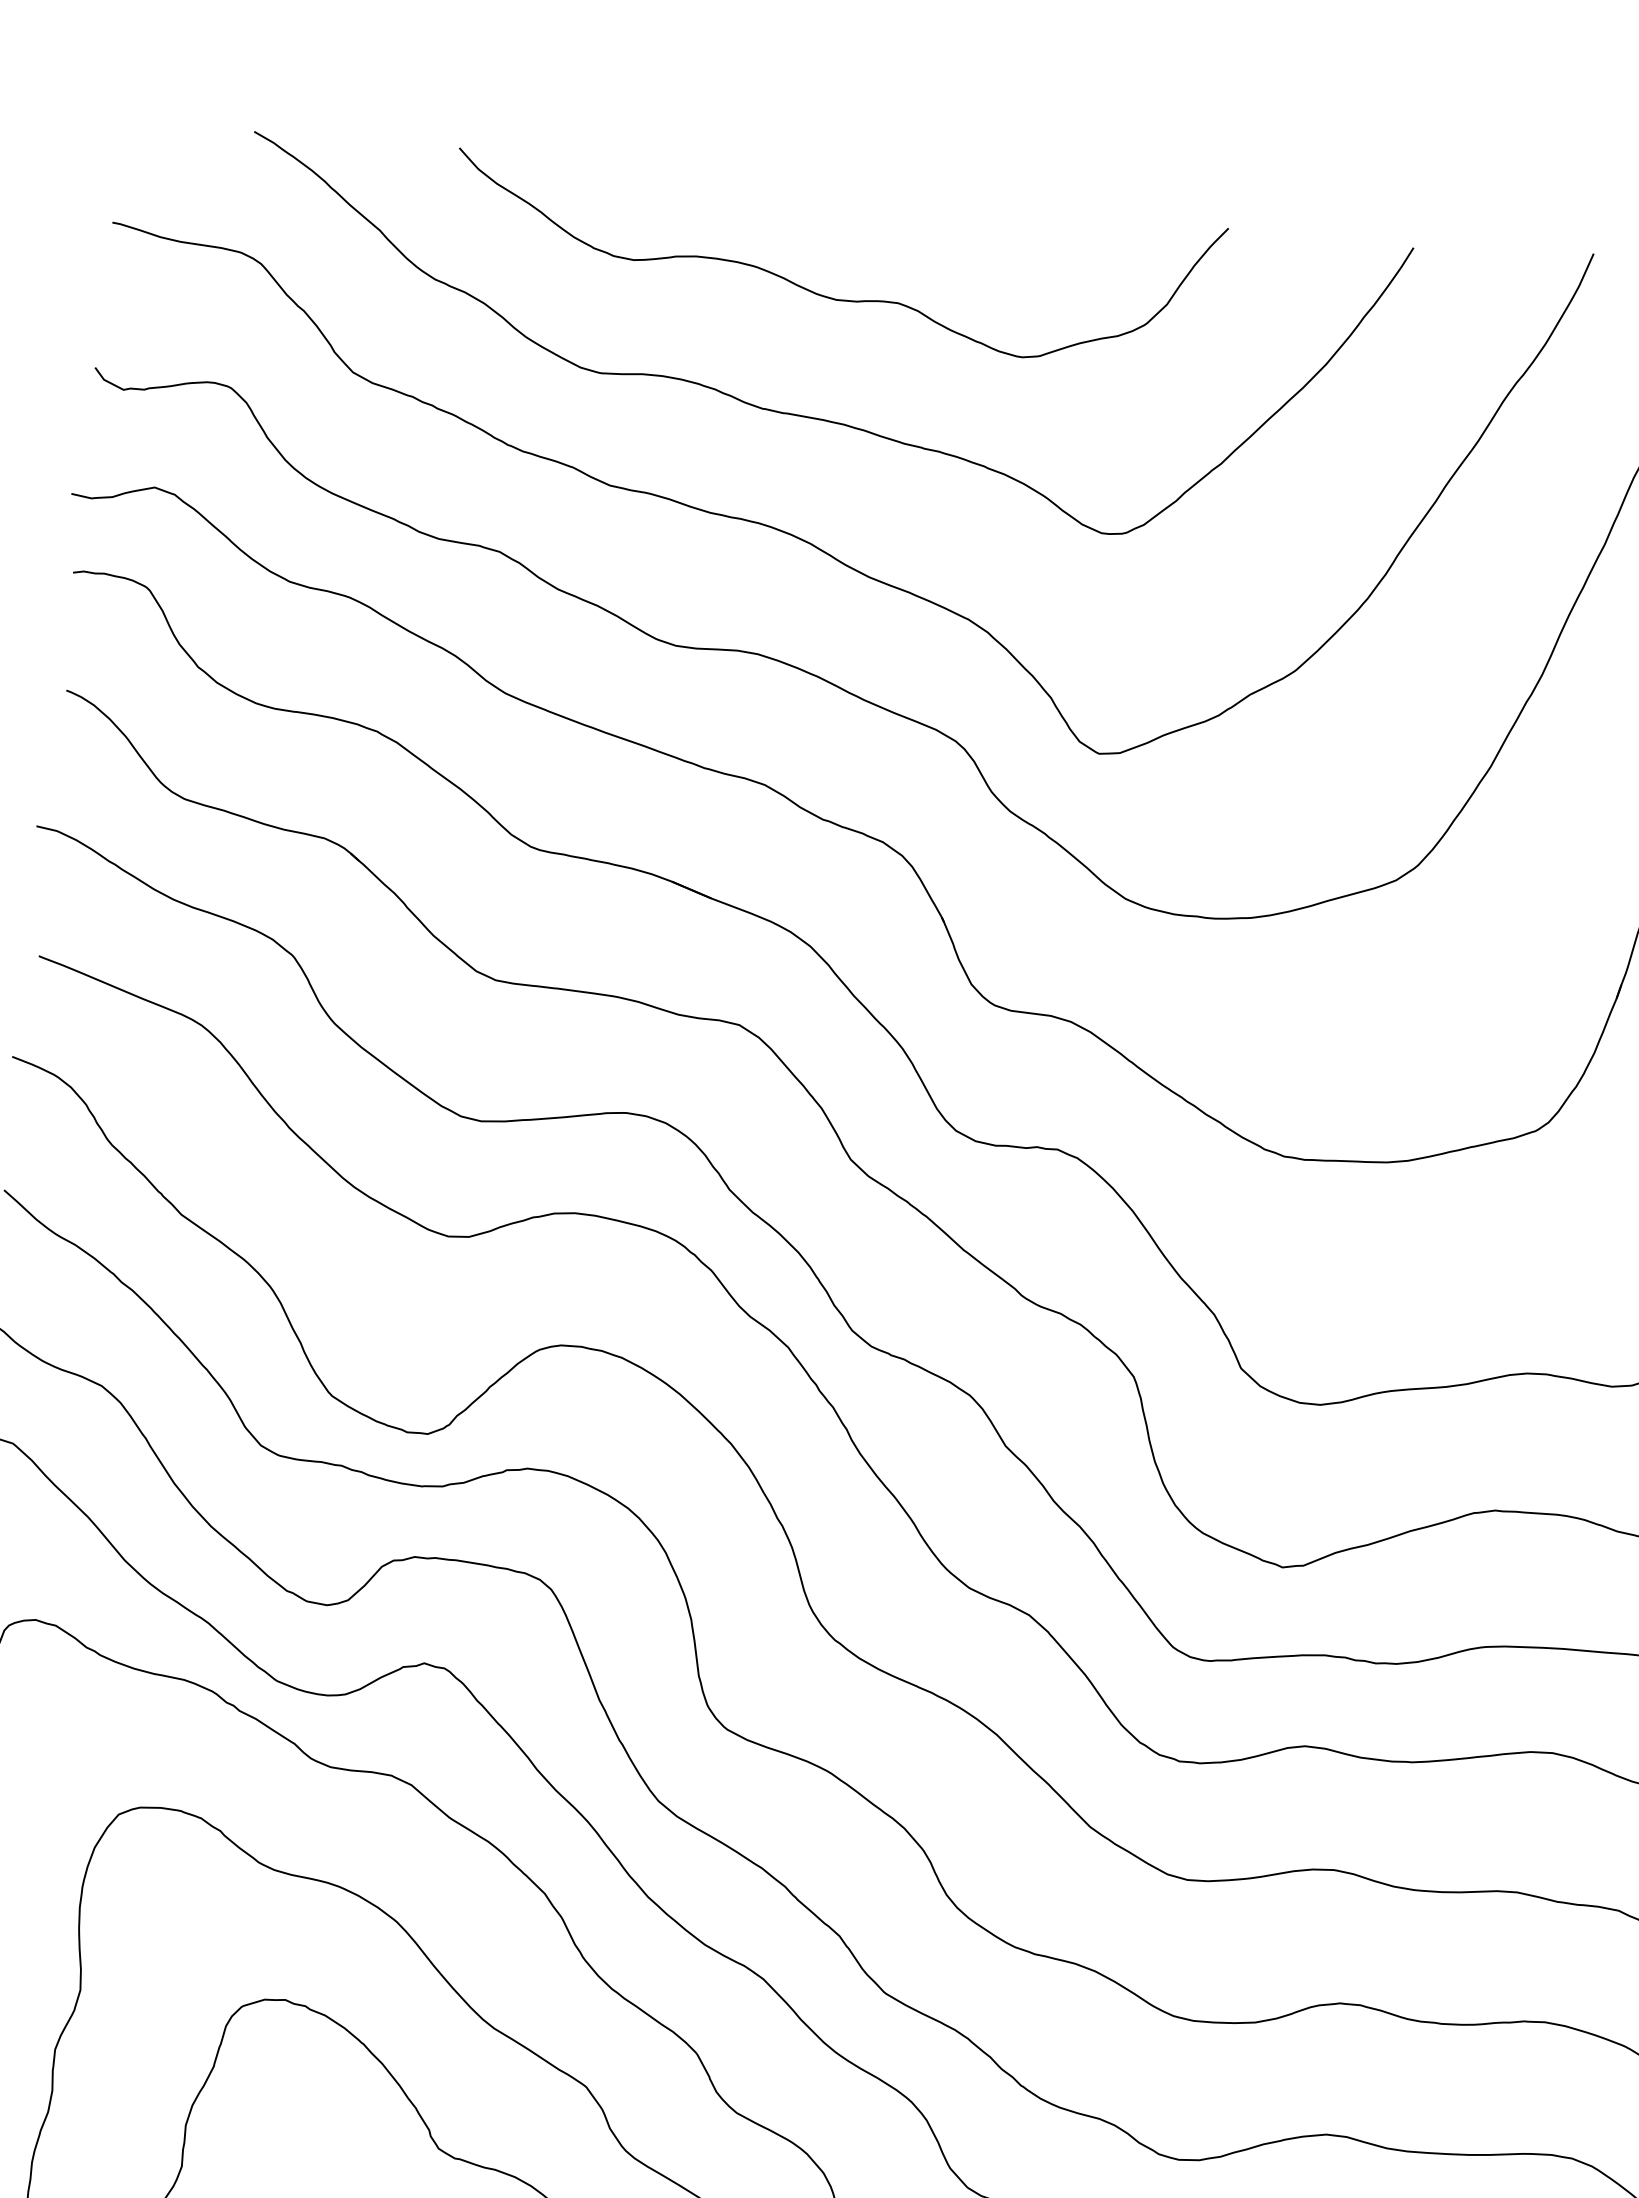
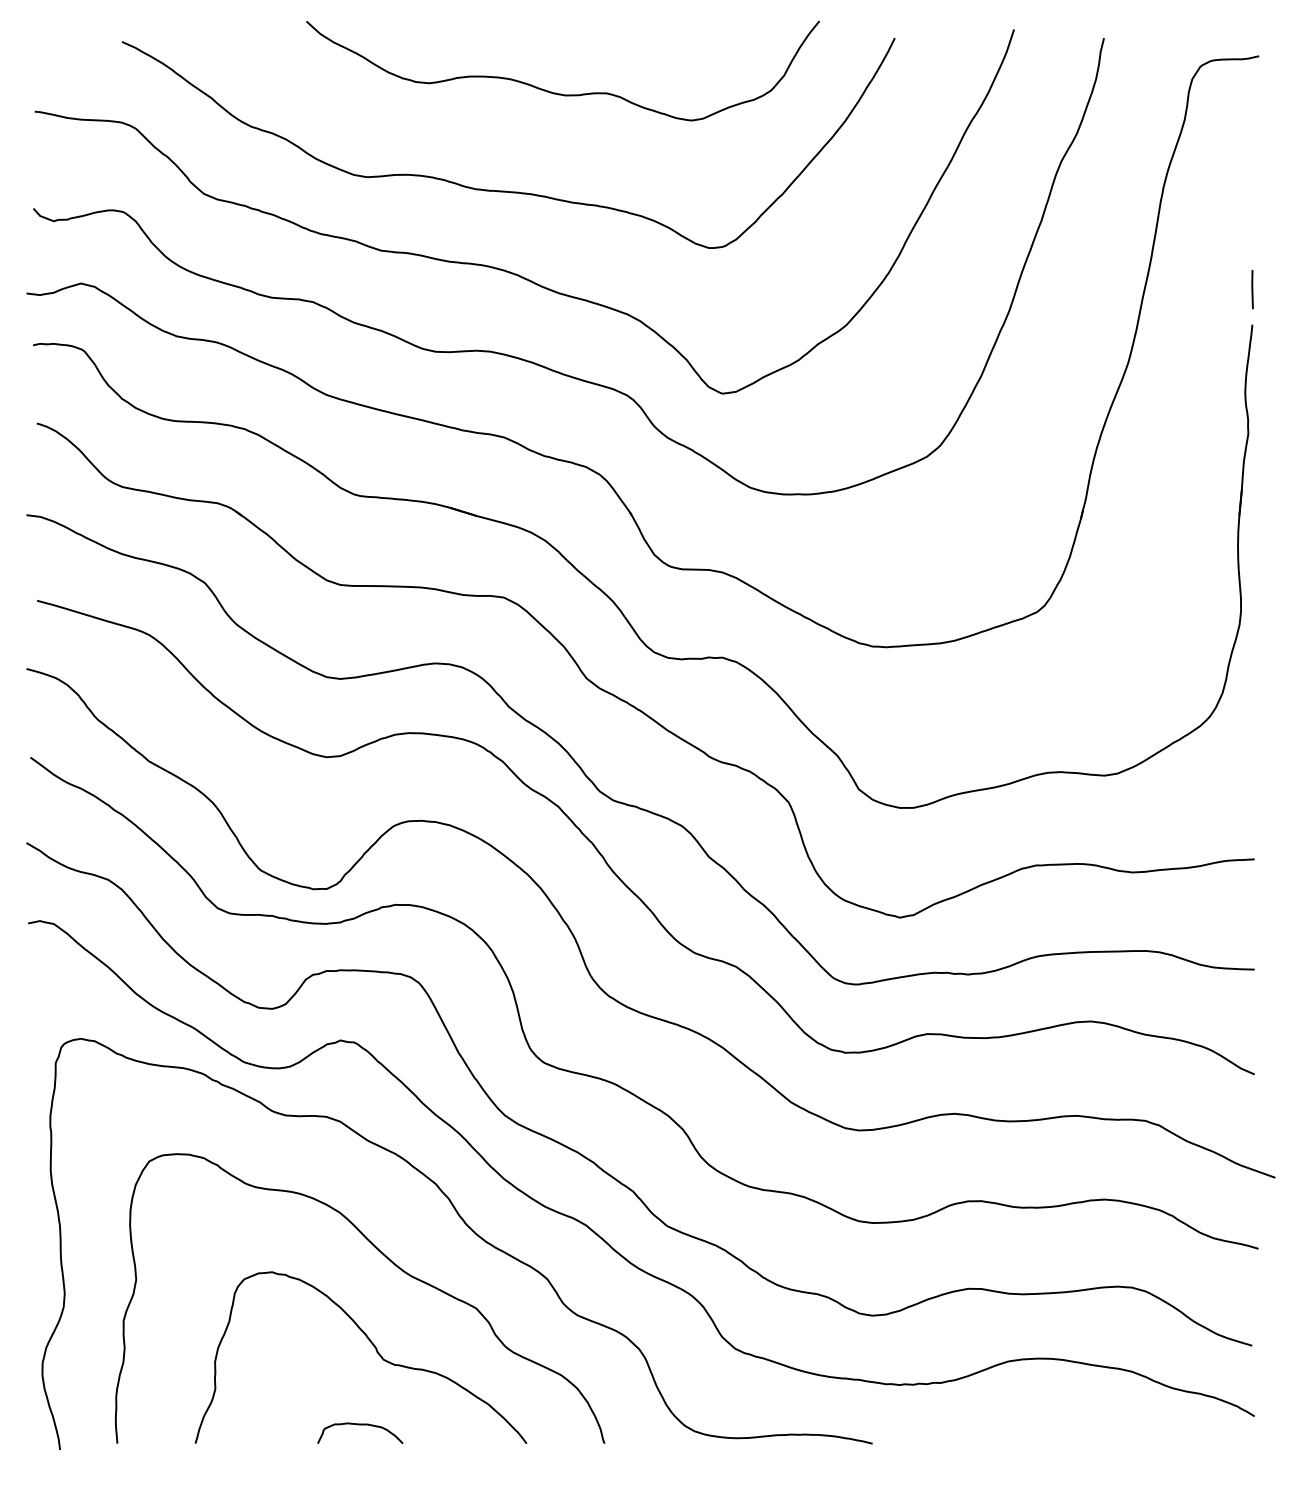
curve: (830, 296) -> (561, 93), moved

